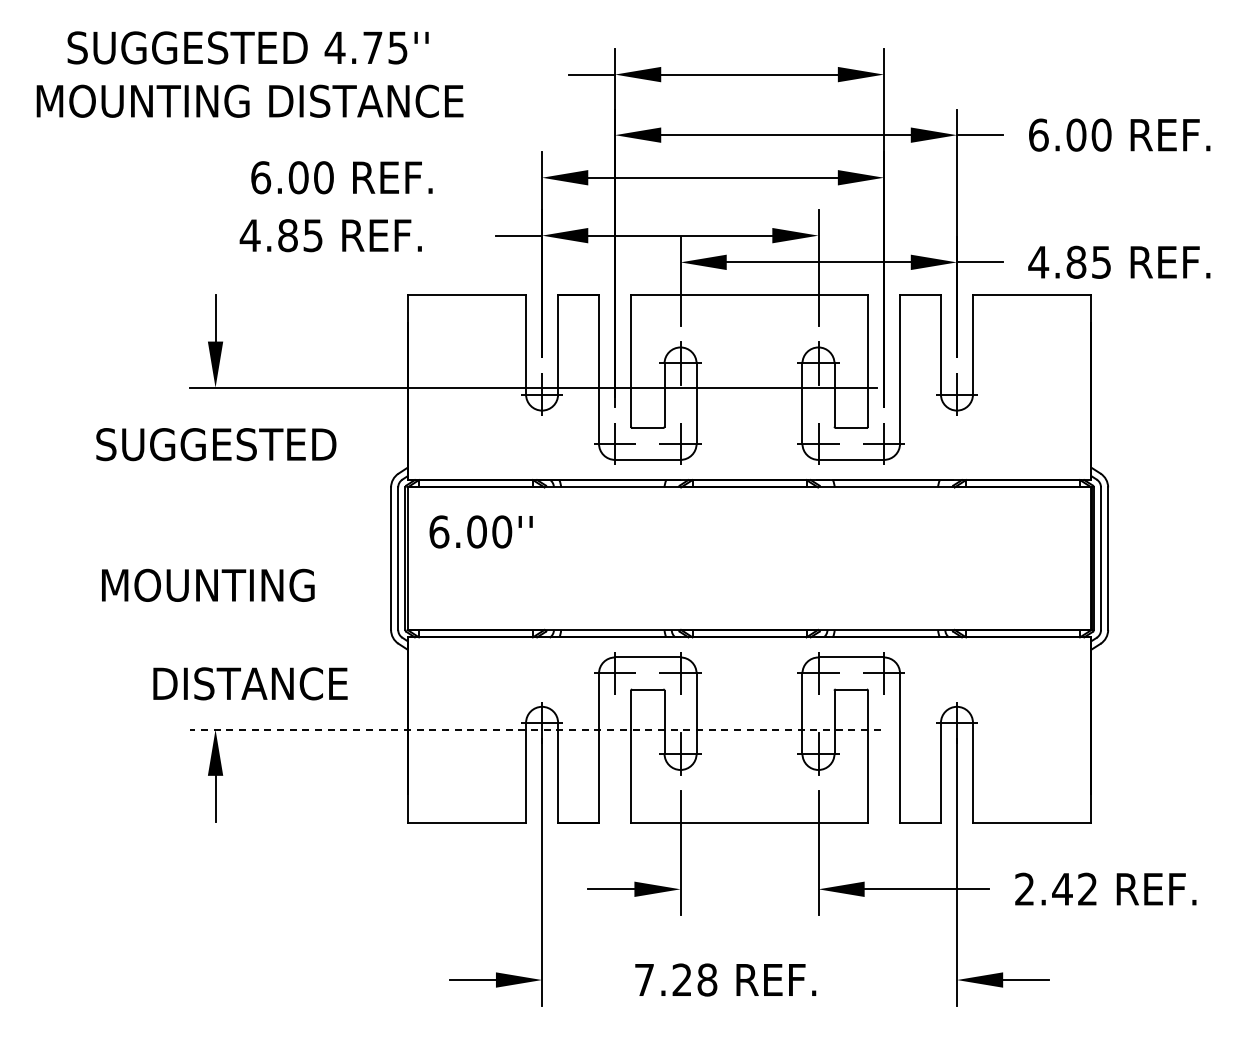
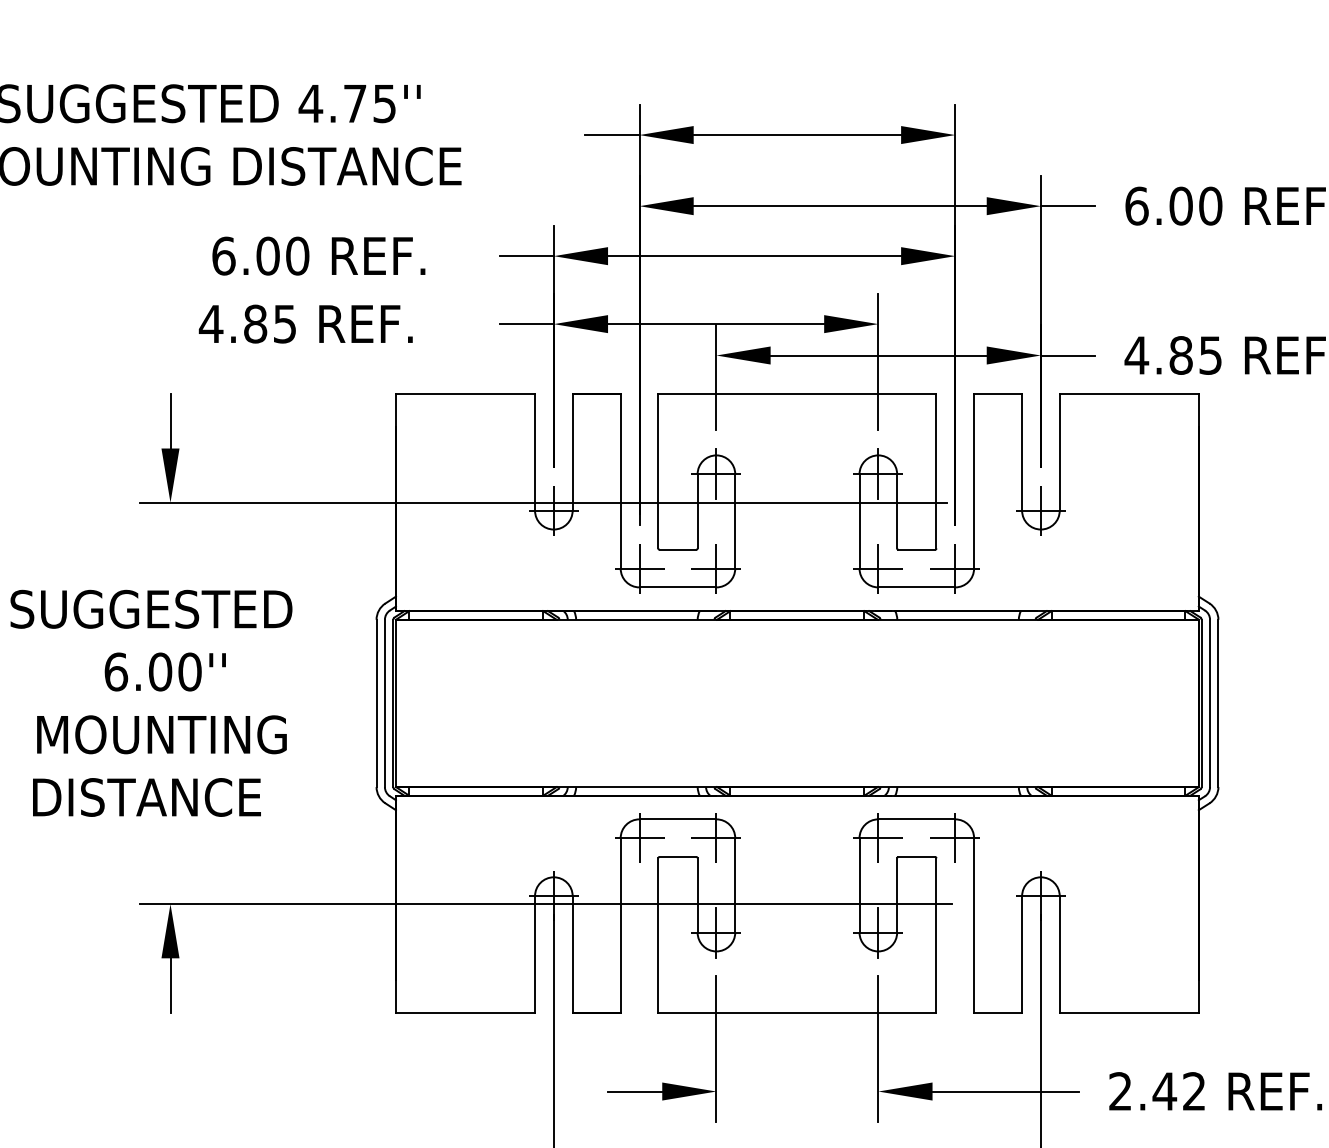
line: (518, 177) -> (526, 255), added
text: (216, 444) -> (151, 609), moved
text: (480, 531) -> (164, 671), moved
text: (250, 683) -> (146, 797), moved
line: (534, 729) -> (544, 903), dashed -> solid

